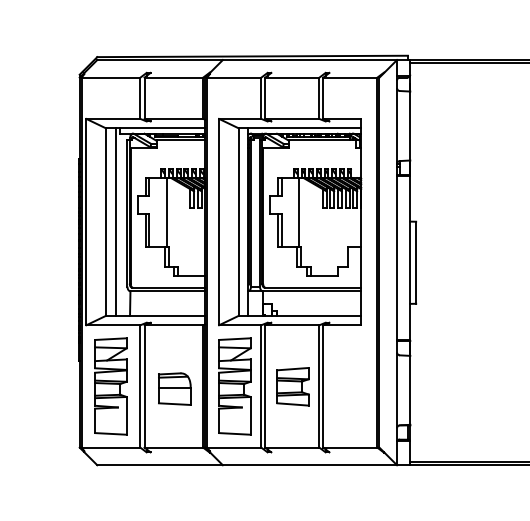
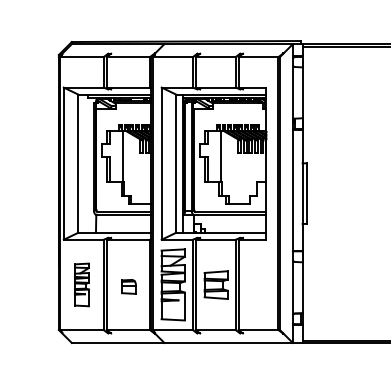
line: (115, 221) -> (85, 163), removed
part: (110, 385) -> (81, 284), size x0.6
part: (174, 388) -> (128, 286), size x0.6

